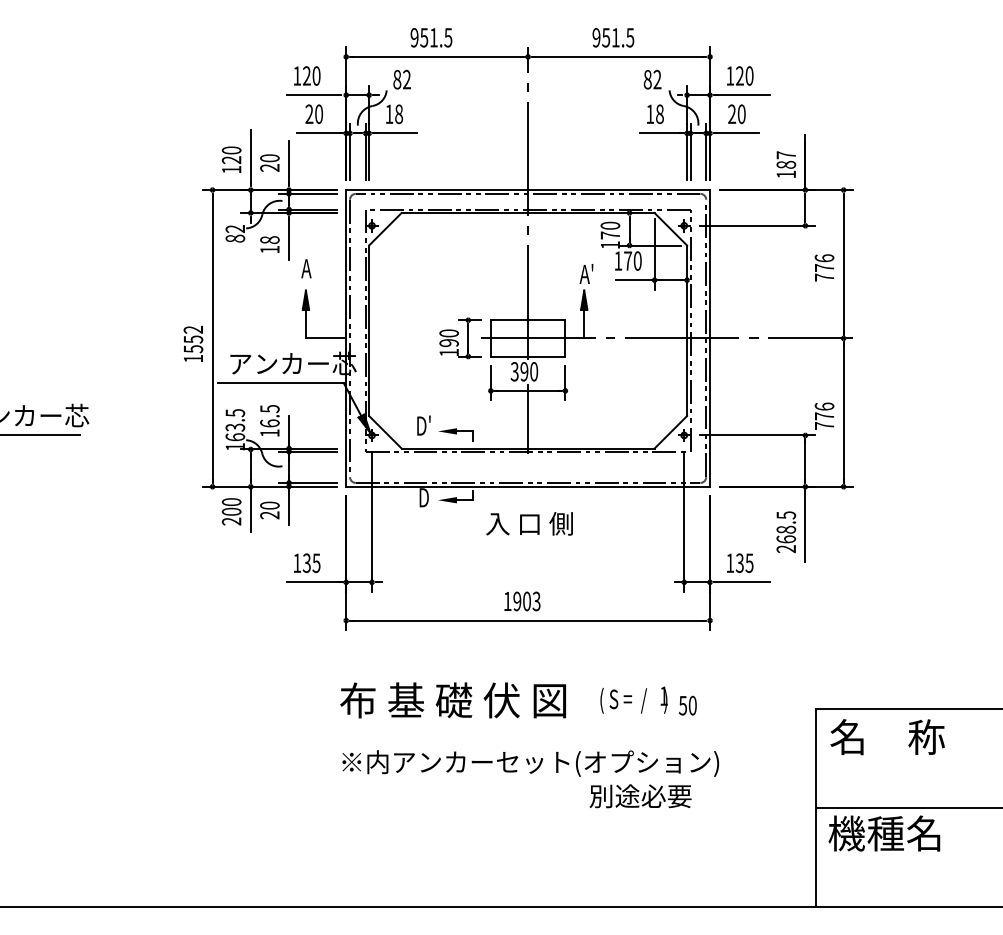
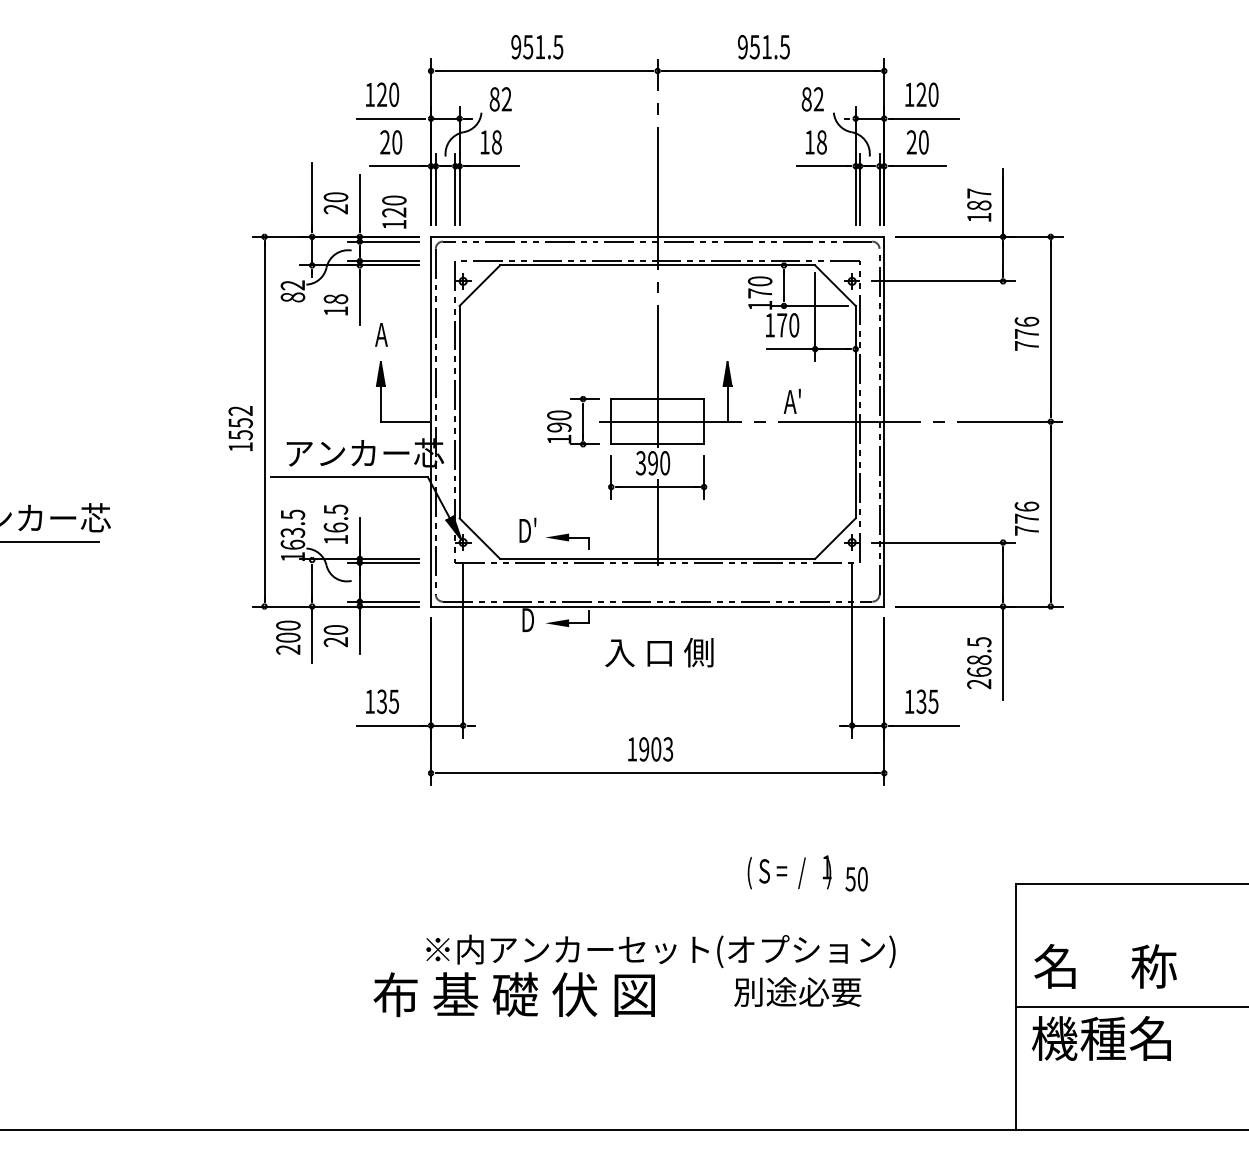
text: (231, 159) -> (394, 211), moved
text: (585, 274) -> (791, 401), moved
text: (452, 700) -> (513, 994), moved
text: (887, 737) -> (1105, 966), moved

